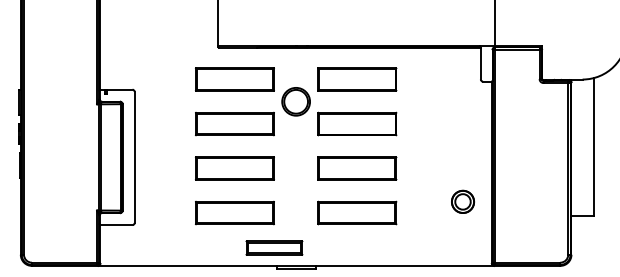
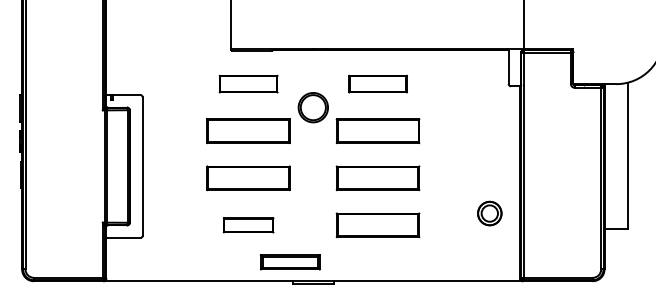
part: (234, 79) -> (248, 84), size x0.7
part: (357, 79) -> (378, 84), size x0.7
part: (234, 212) -> (248, 224), size x0.6

